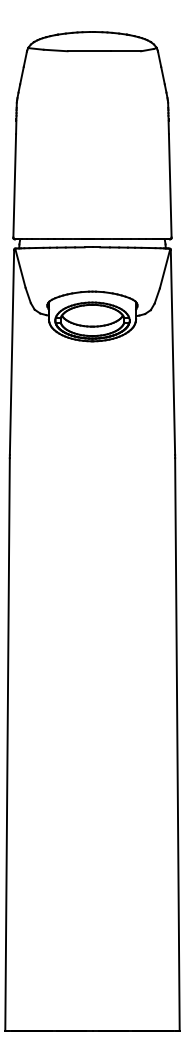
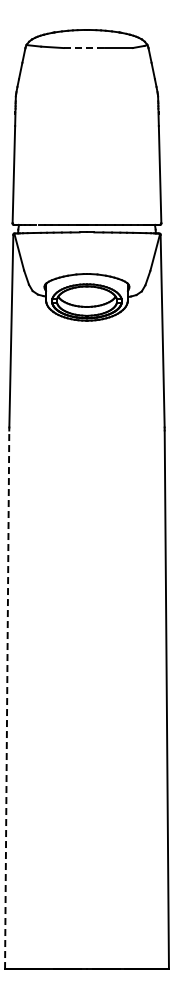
line: (89, 51) -> (84, 48), solid -> dashed
line: (7, 744) -> (7, 699), solid -> dashed

